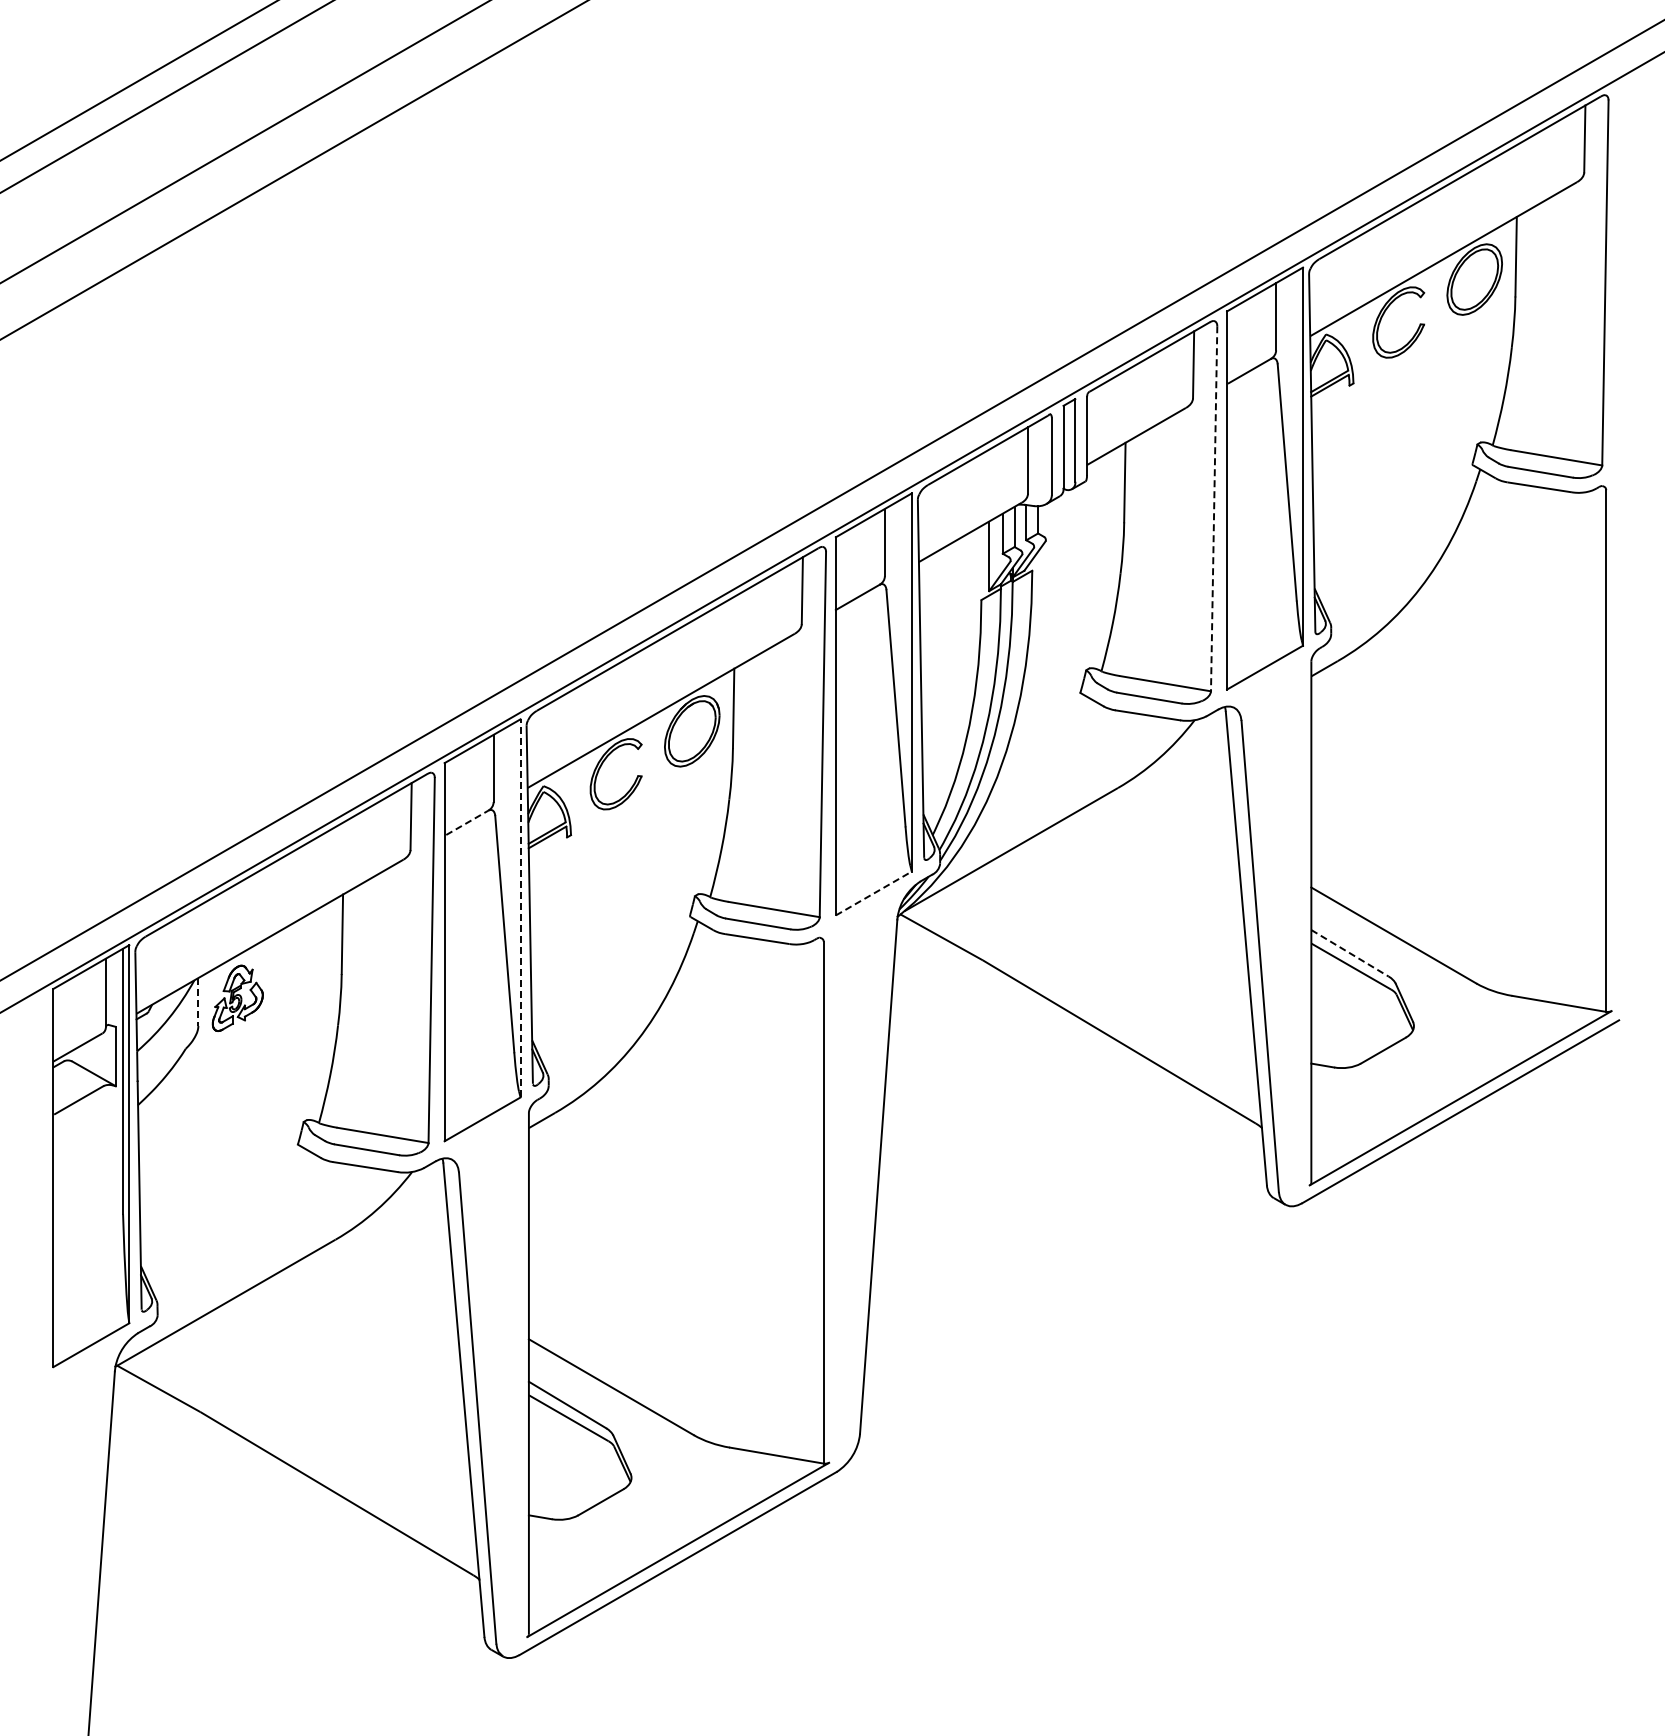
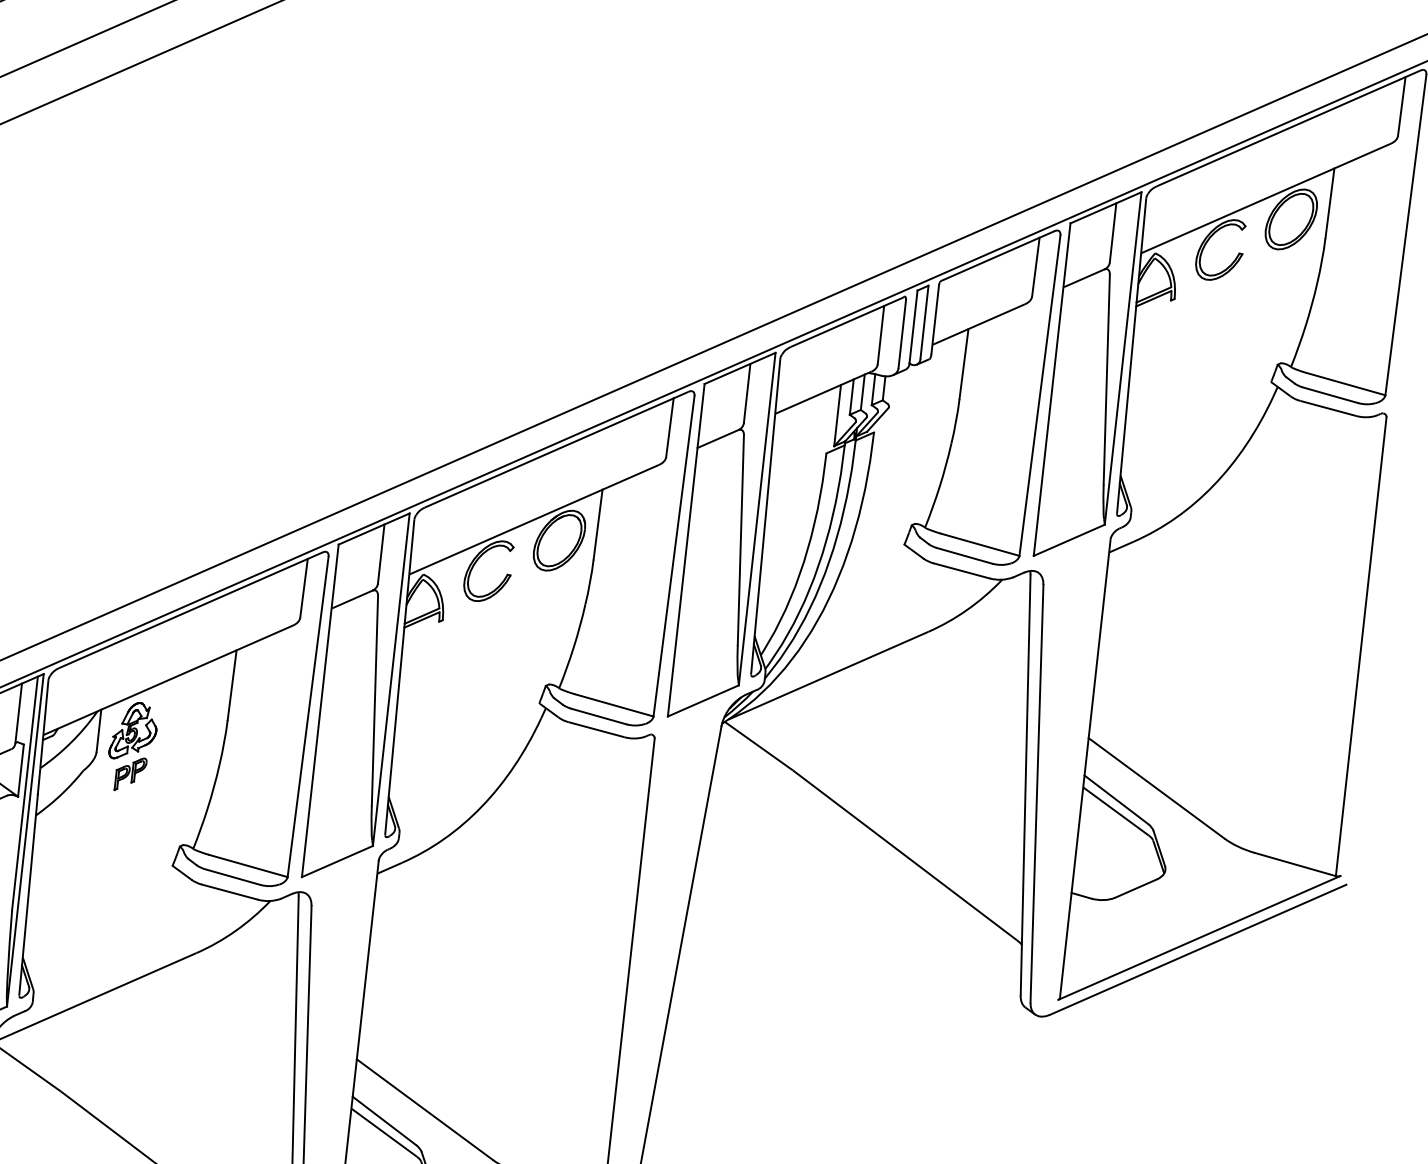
line: (1214, 508) -> (1040, 395), dashed -> solid
line: (467, 822) -> (353, 599), dashed -> solid
line: (873, 893) -> (703, 700), dashed -> solid
line: (520, 907) -> (391, 678), dashed -> solid
line: (1350, 953) -> (1116, 799), dashed -> solid
line: (198, 1002) -> (99, 731), dashed -> solid
part: (239, 1046) -> (130, 773), added

